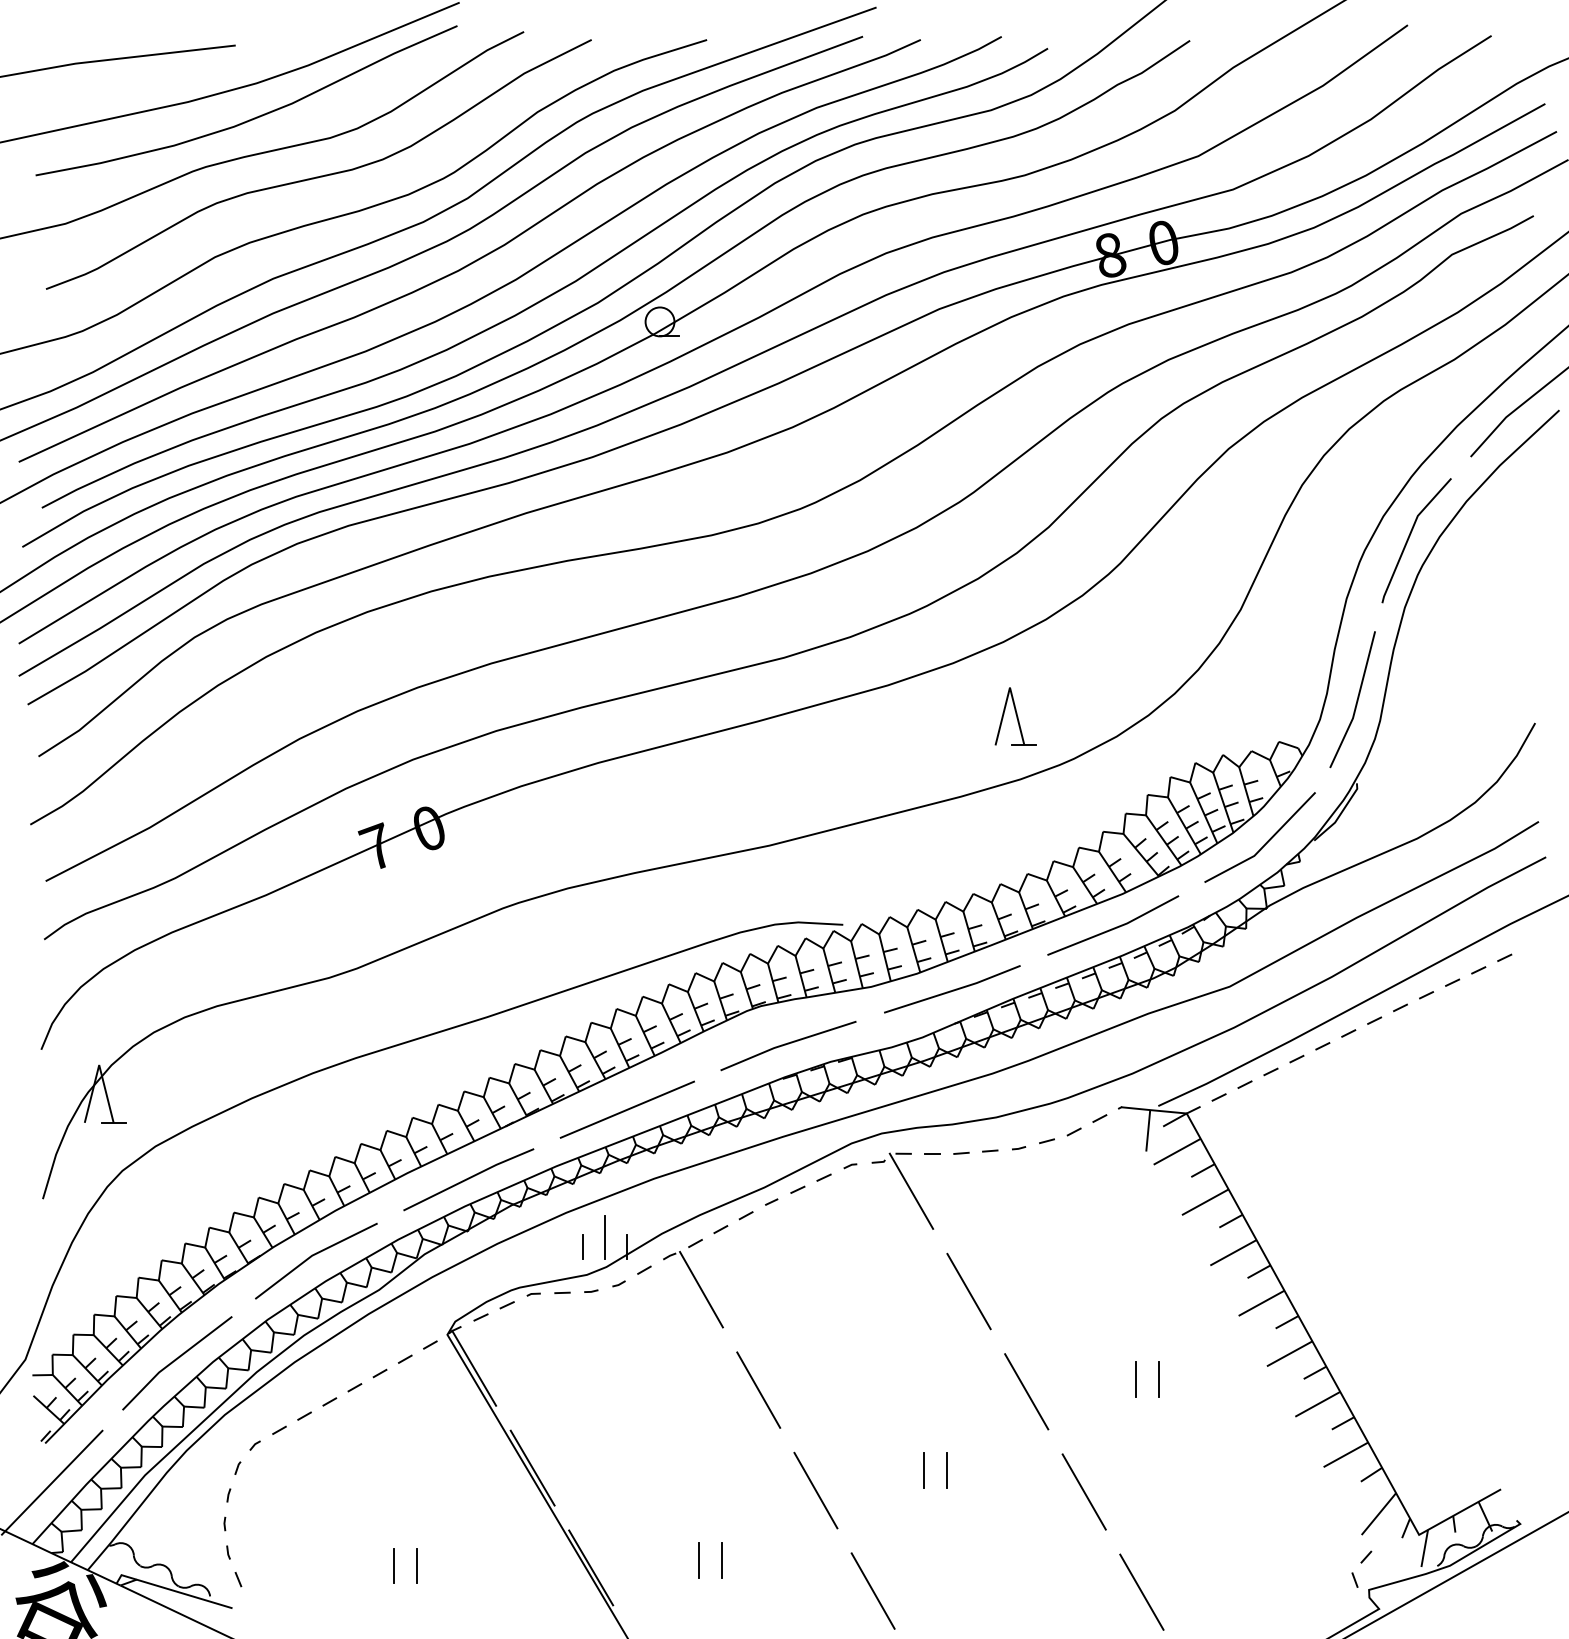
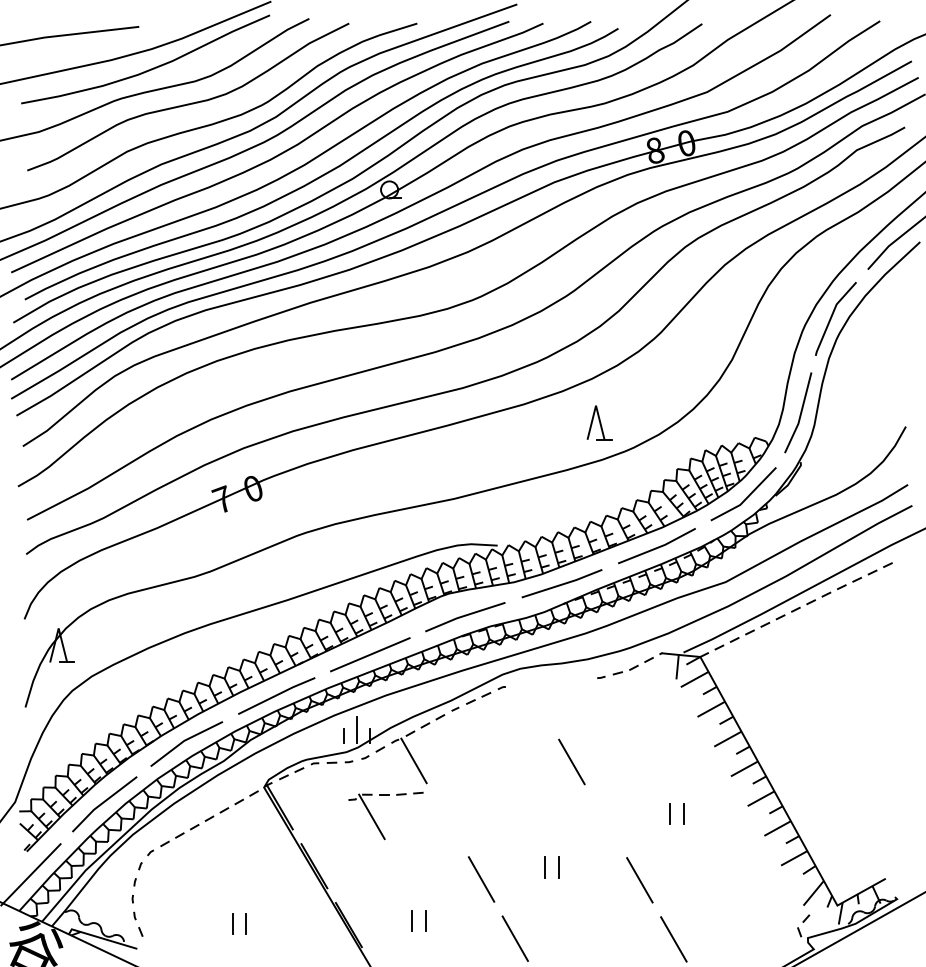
part: (917, 1197) -> (375, 820), moved
line: (758, 1388) -> (447, 819), removed
line: (1026, 1390) -> (605, 820), removed

